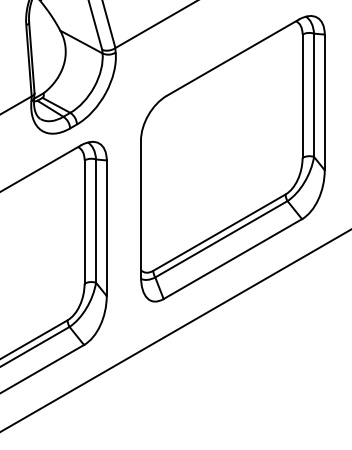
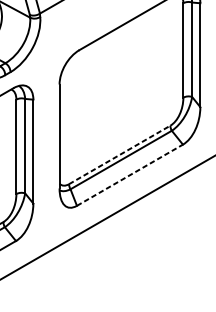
line: (219, 232) -> (119, 154), solid -> dashed
line: (232, 259) -> (129, 175), solid -> dashed

